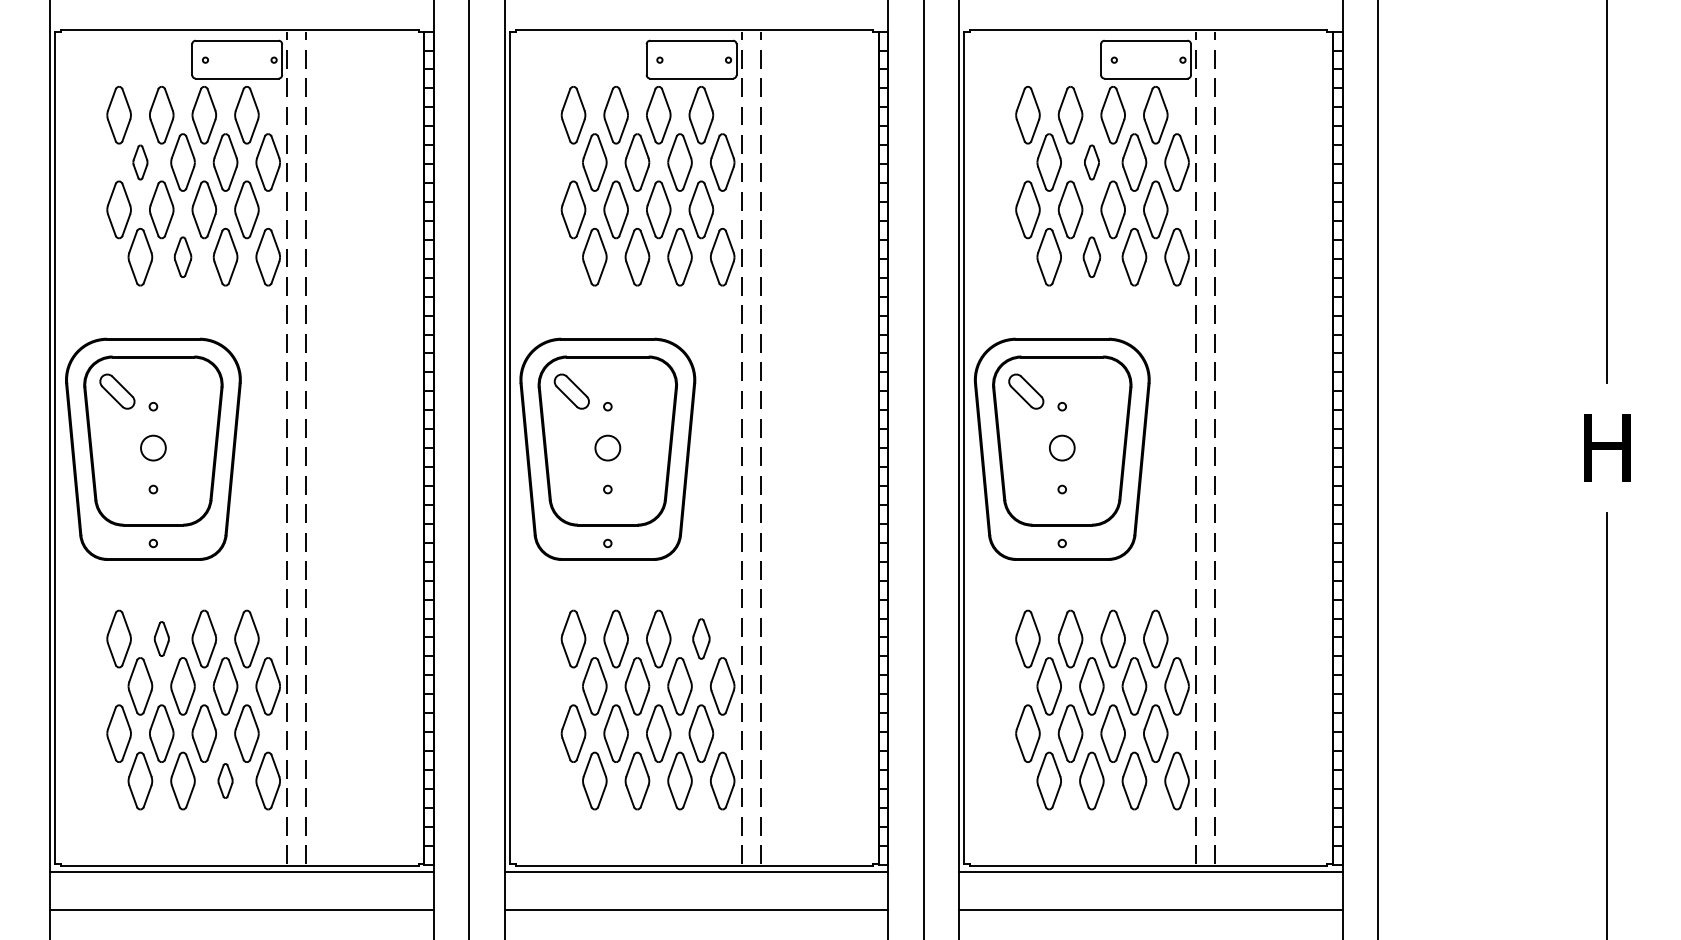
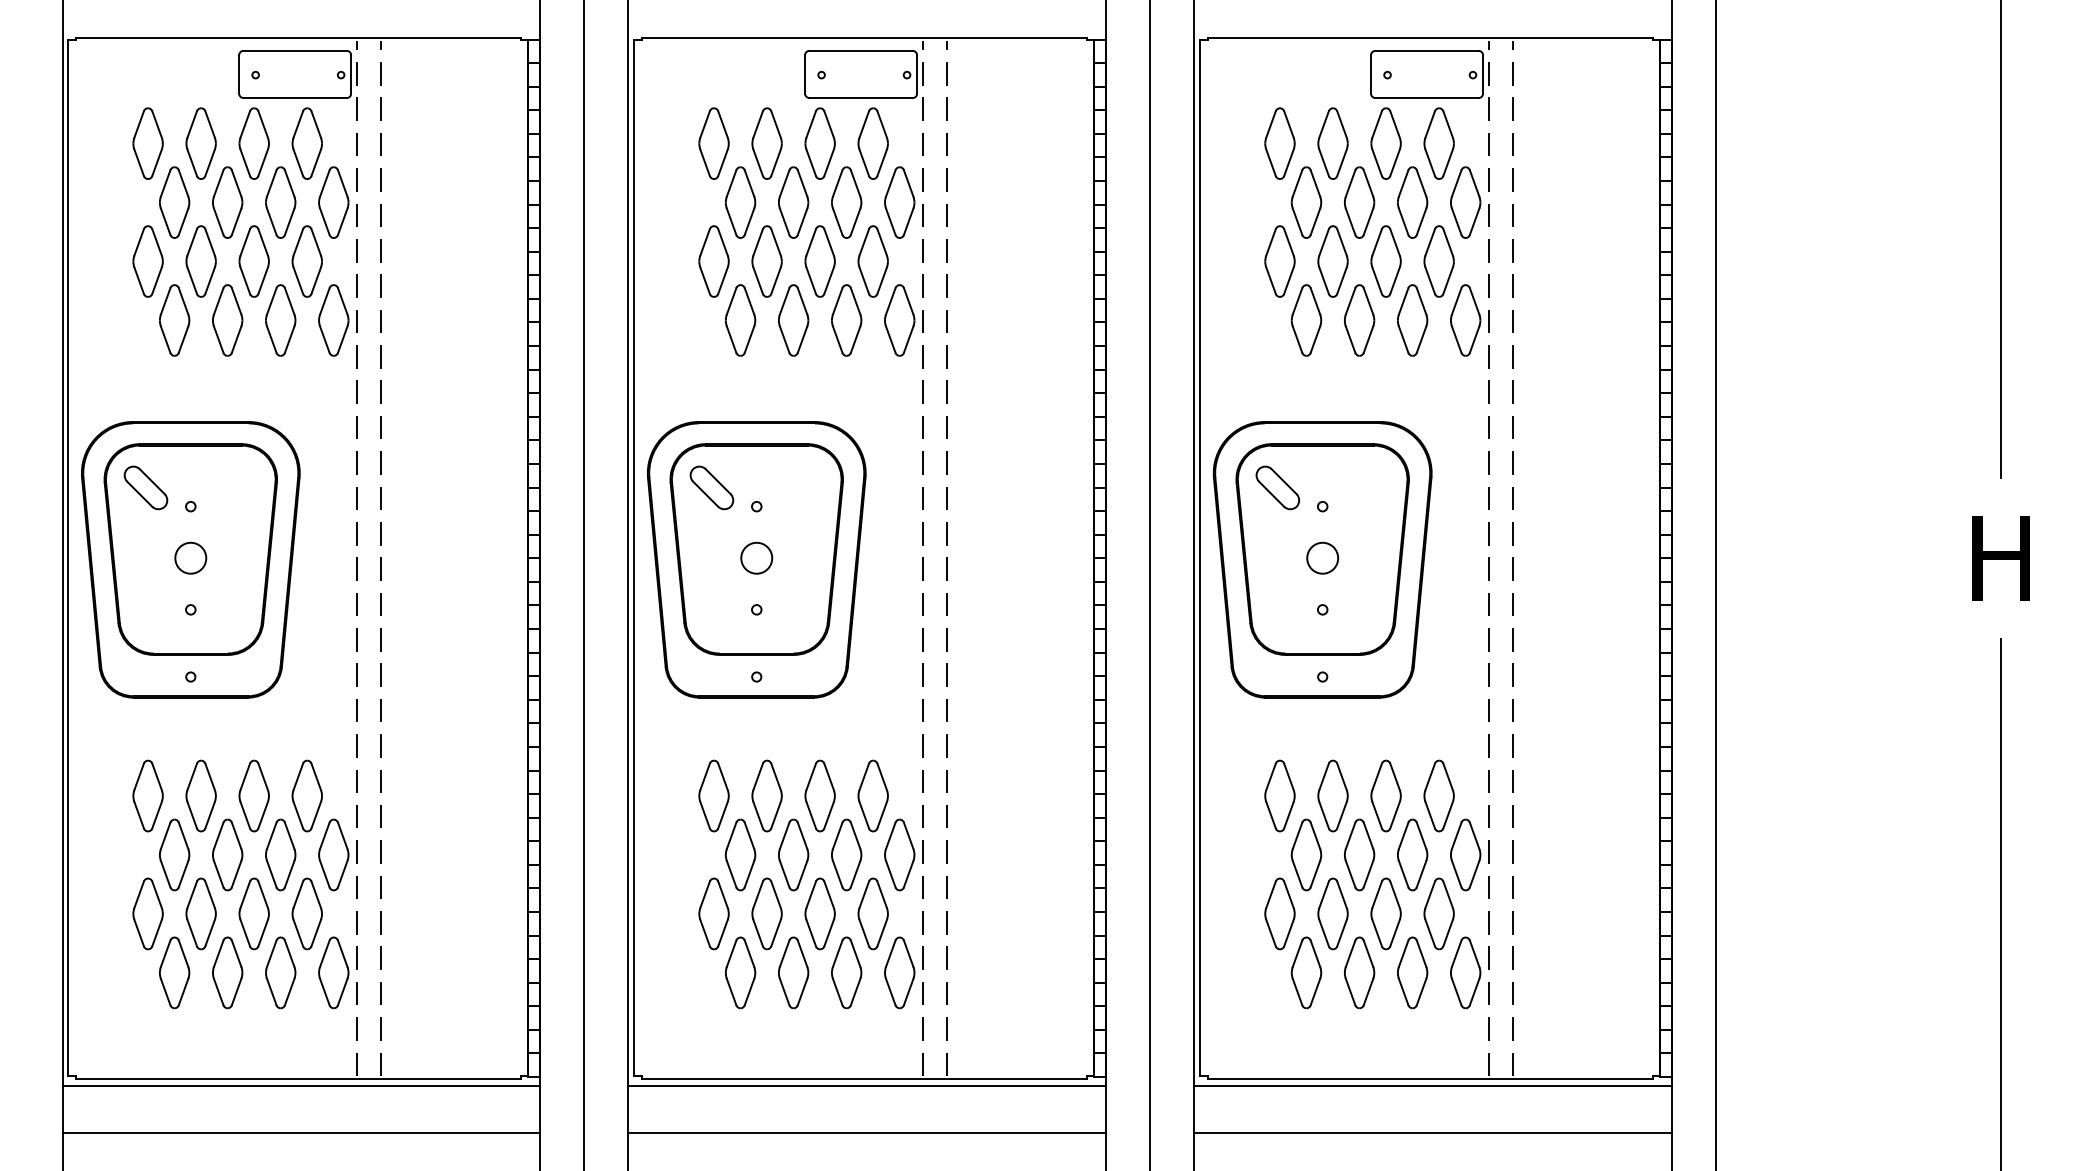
part: (140, 162) -> (174, 202), size x1.67
part: (1091, 162) -> (1359, 202), size x1.67
part: (182, 257) -> (227, 320), size x1.43
part: (1091, 257) -> (1359, 320), size x1.43
part: (161, 638) -> (200, 795), size x1.67
part: (701, 638) -> (873, 795), size x1.43
part: (225, 780) -> (280, 972), size x1.67

